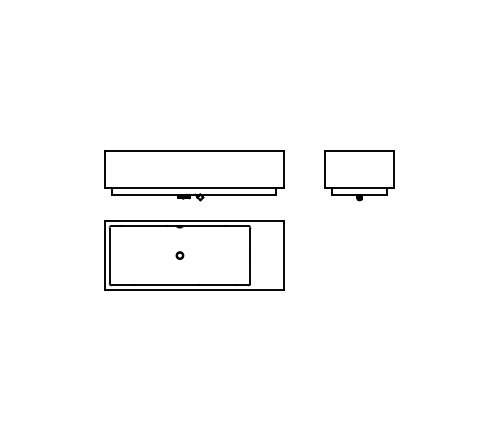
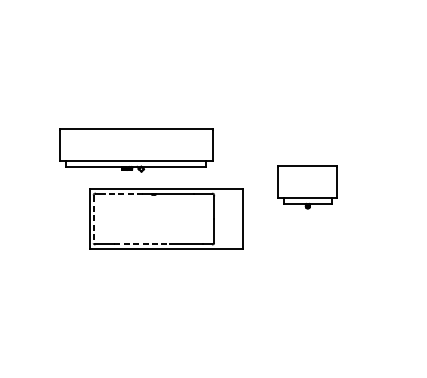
part: (194, 175) -> (136, 150), moved
part: (359, 175) -> (307, 187), moved
line: (144, 225) -> (123, 193), solid -> dashed
part: (179, 255) -> (153, 218), removed
line: (109, 256) -> (93, 219), solid -> dashed
line: (166, 285) -> (142, 244), solid -> dashed

